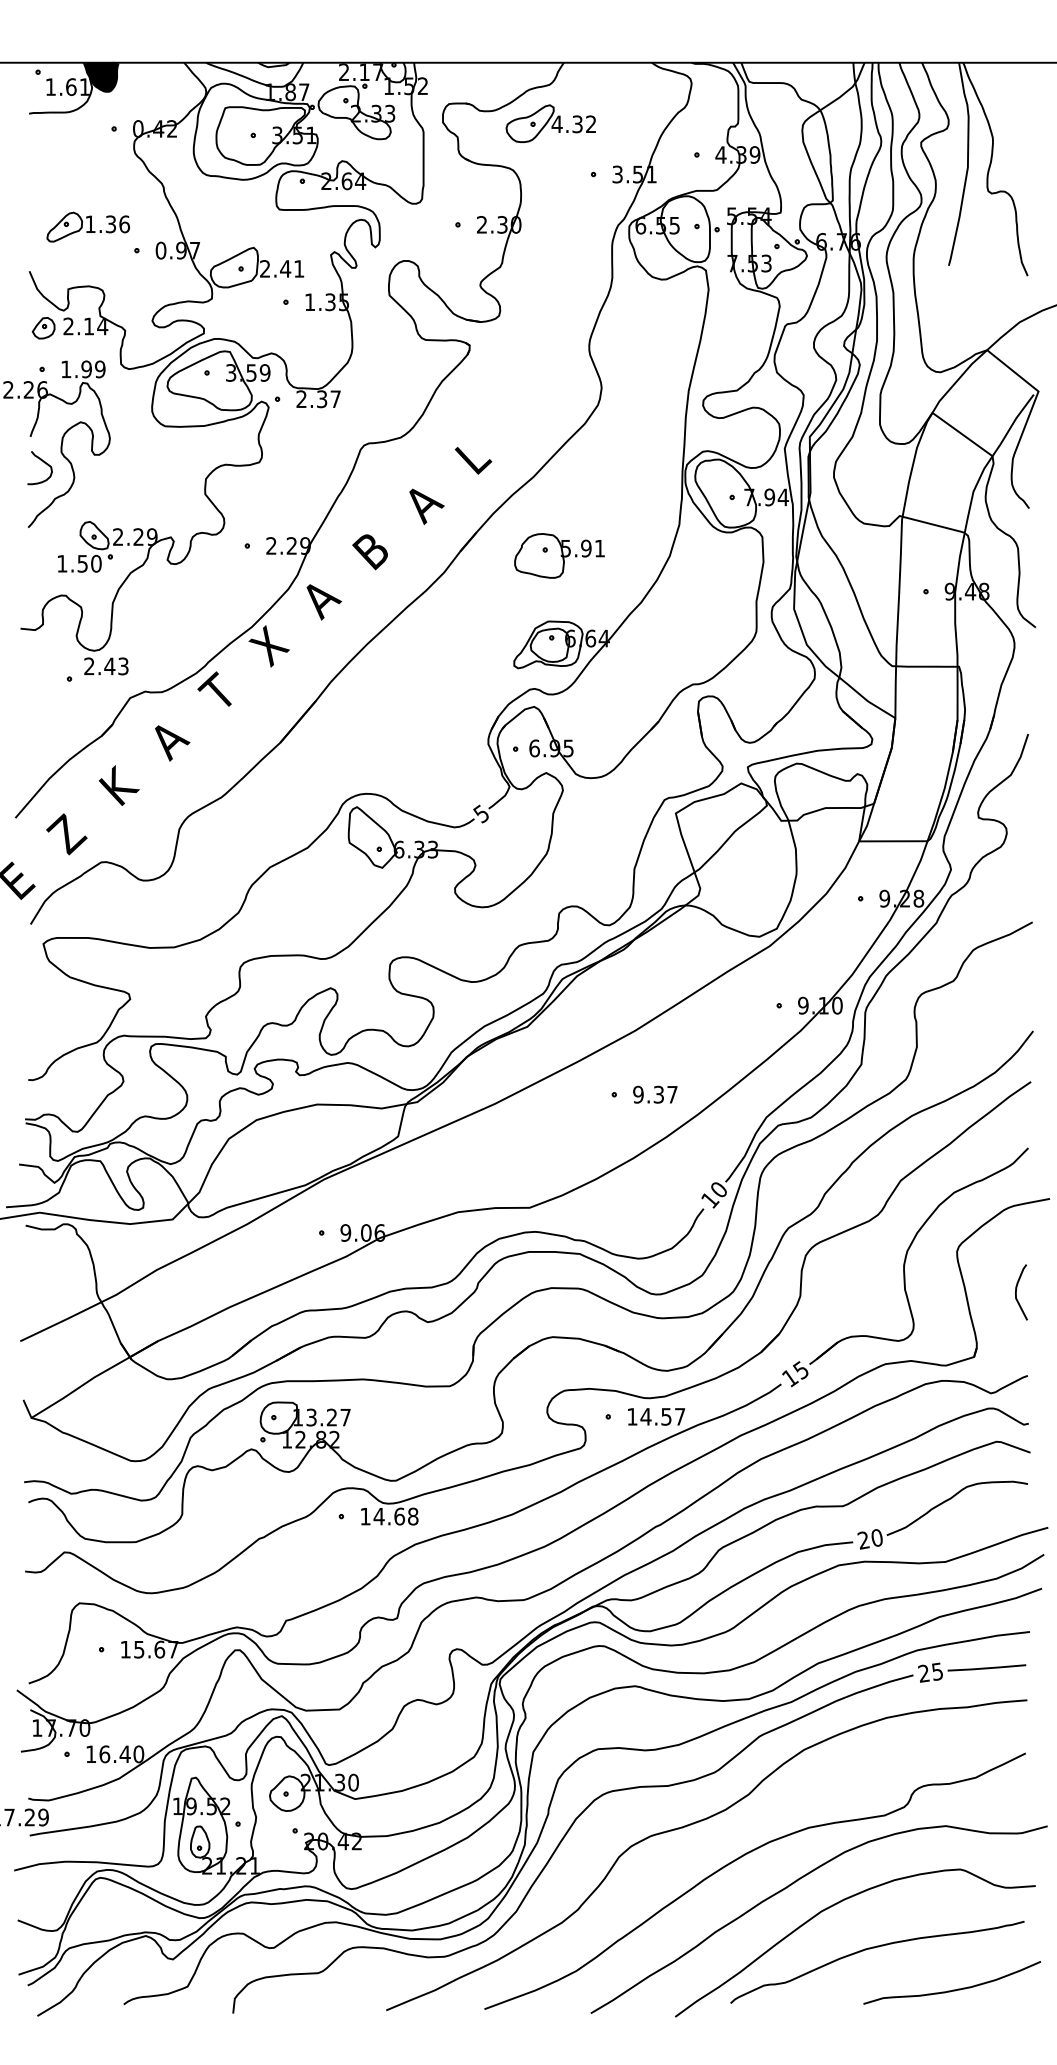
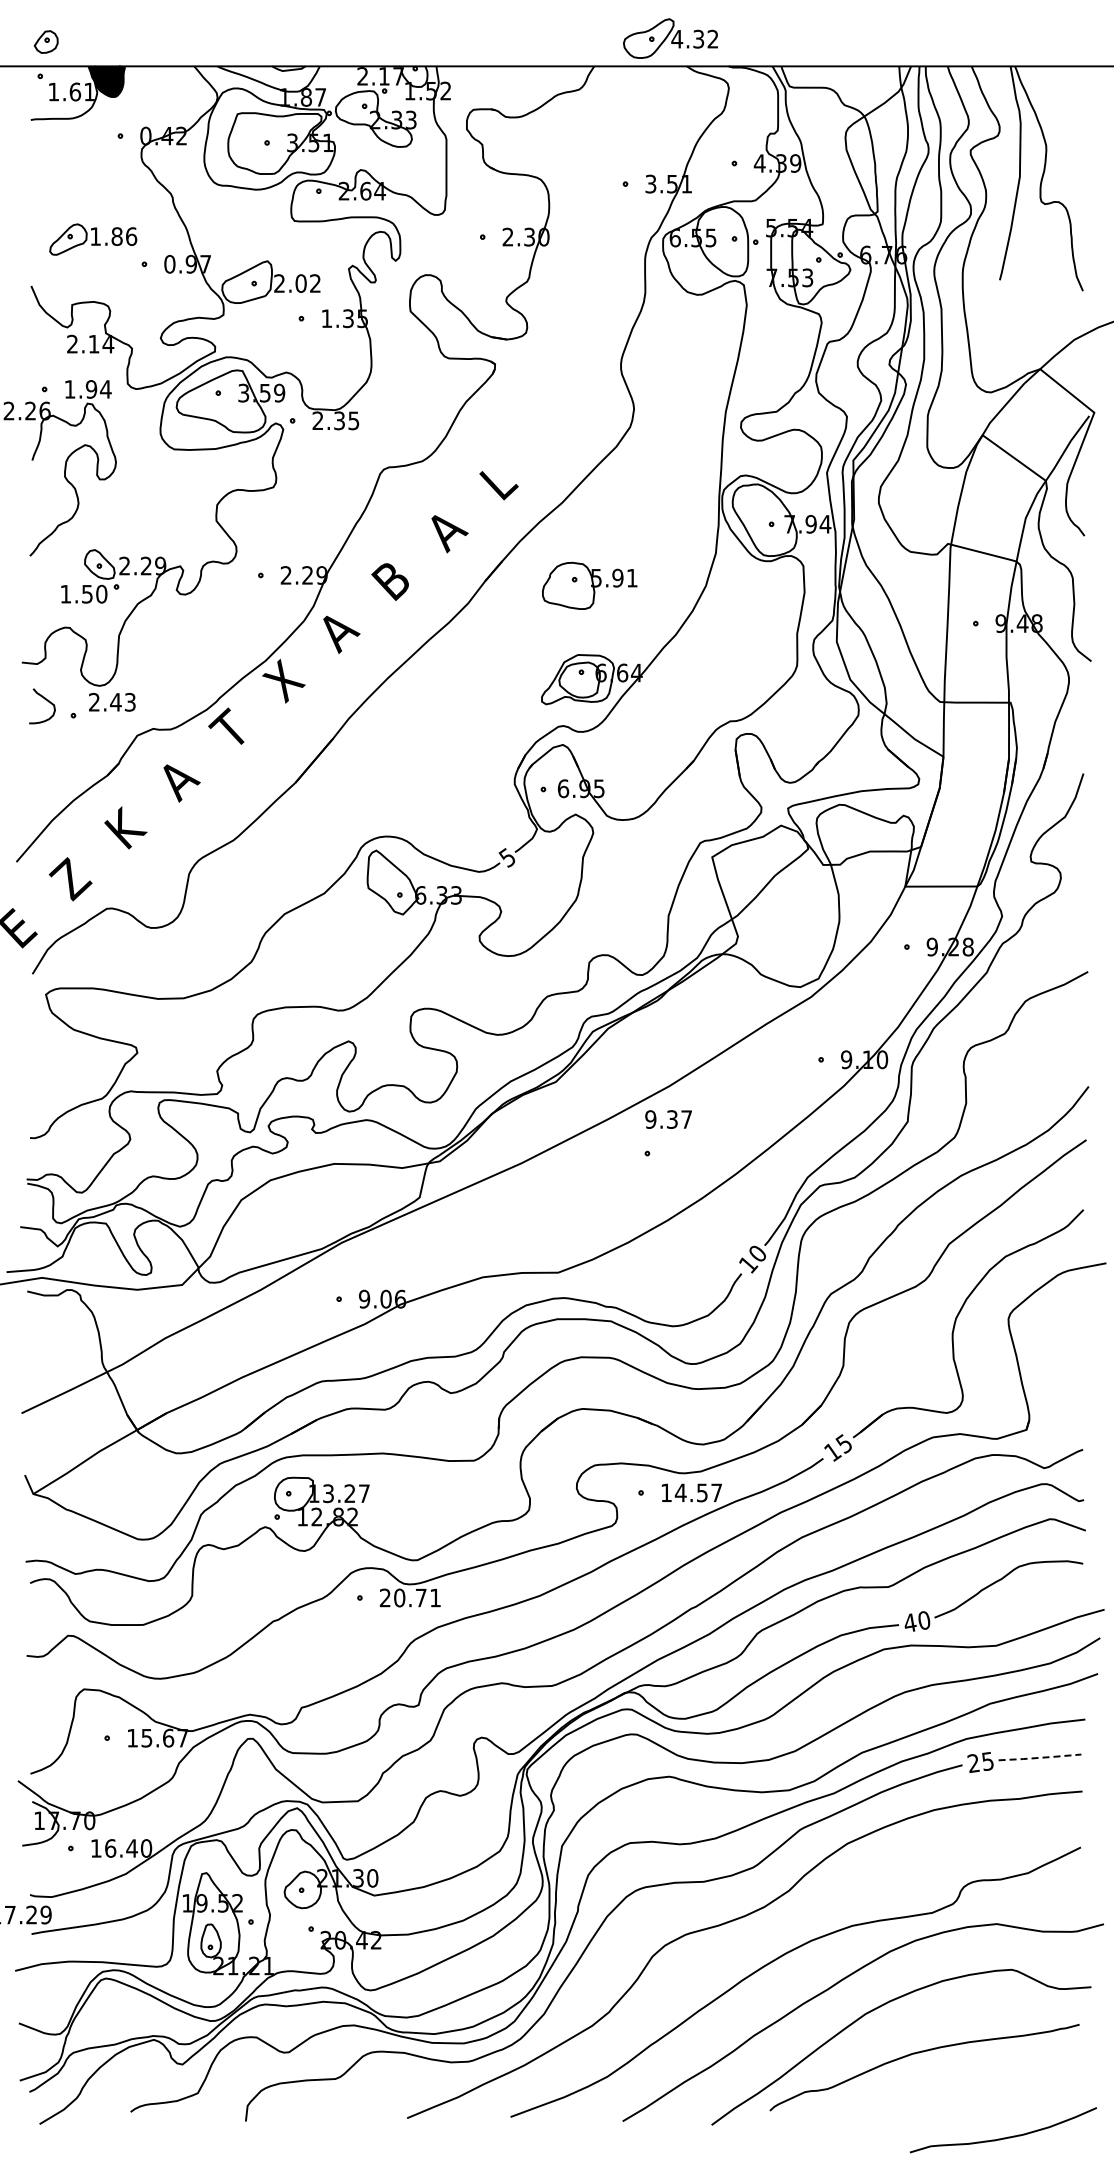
part: (550, 123) -> (670, 38), moved
text: (110, 224) -> (116, 236), 1.36 -> 1.86
text: (291, 268) -> (307, 283), 2.41 -> 2.02
part: (42, 327) -> (45, 41), moved
text: (99, 369) -> (105, 389), 1.99 -> 1.94
text: (335, 398) -> (353, 420), 2.37 -> 2.35
curve: (42, 462) -> (45, 700), moved
text: (655, 1094) -> (668, 1119), moved
curve: (1016, 1292) -> (1071, 1361), removed
text: (389, 1516) -> (410, 1597), 14.68 -> 20.71
text: (863, 1539) -> (909, 1622), 20 -> 40
line: (987, 1667) -> (1040, 1757), solid -> dashed
curve: (952, 1989) -> (1003, 2137), moved

